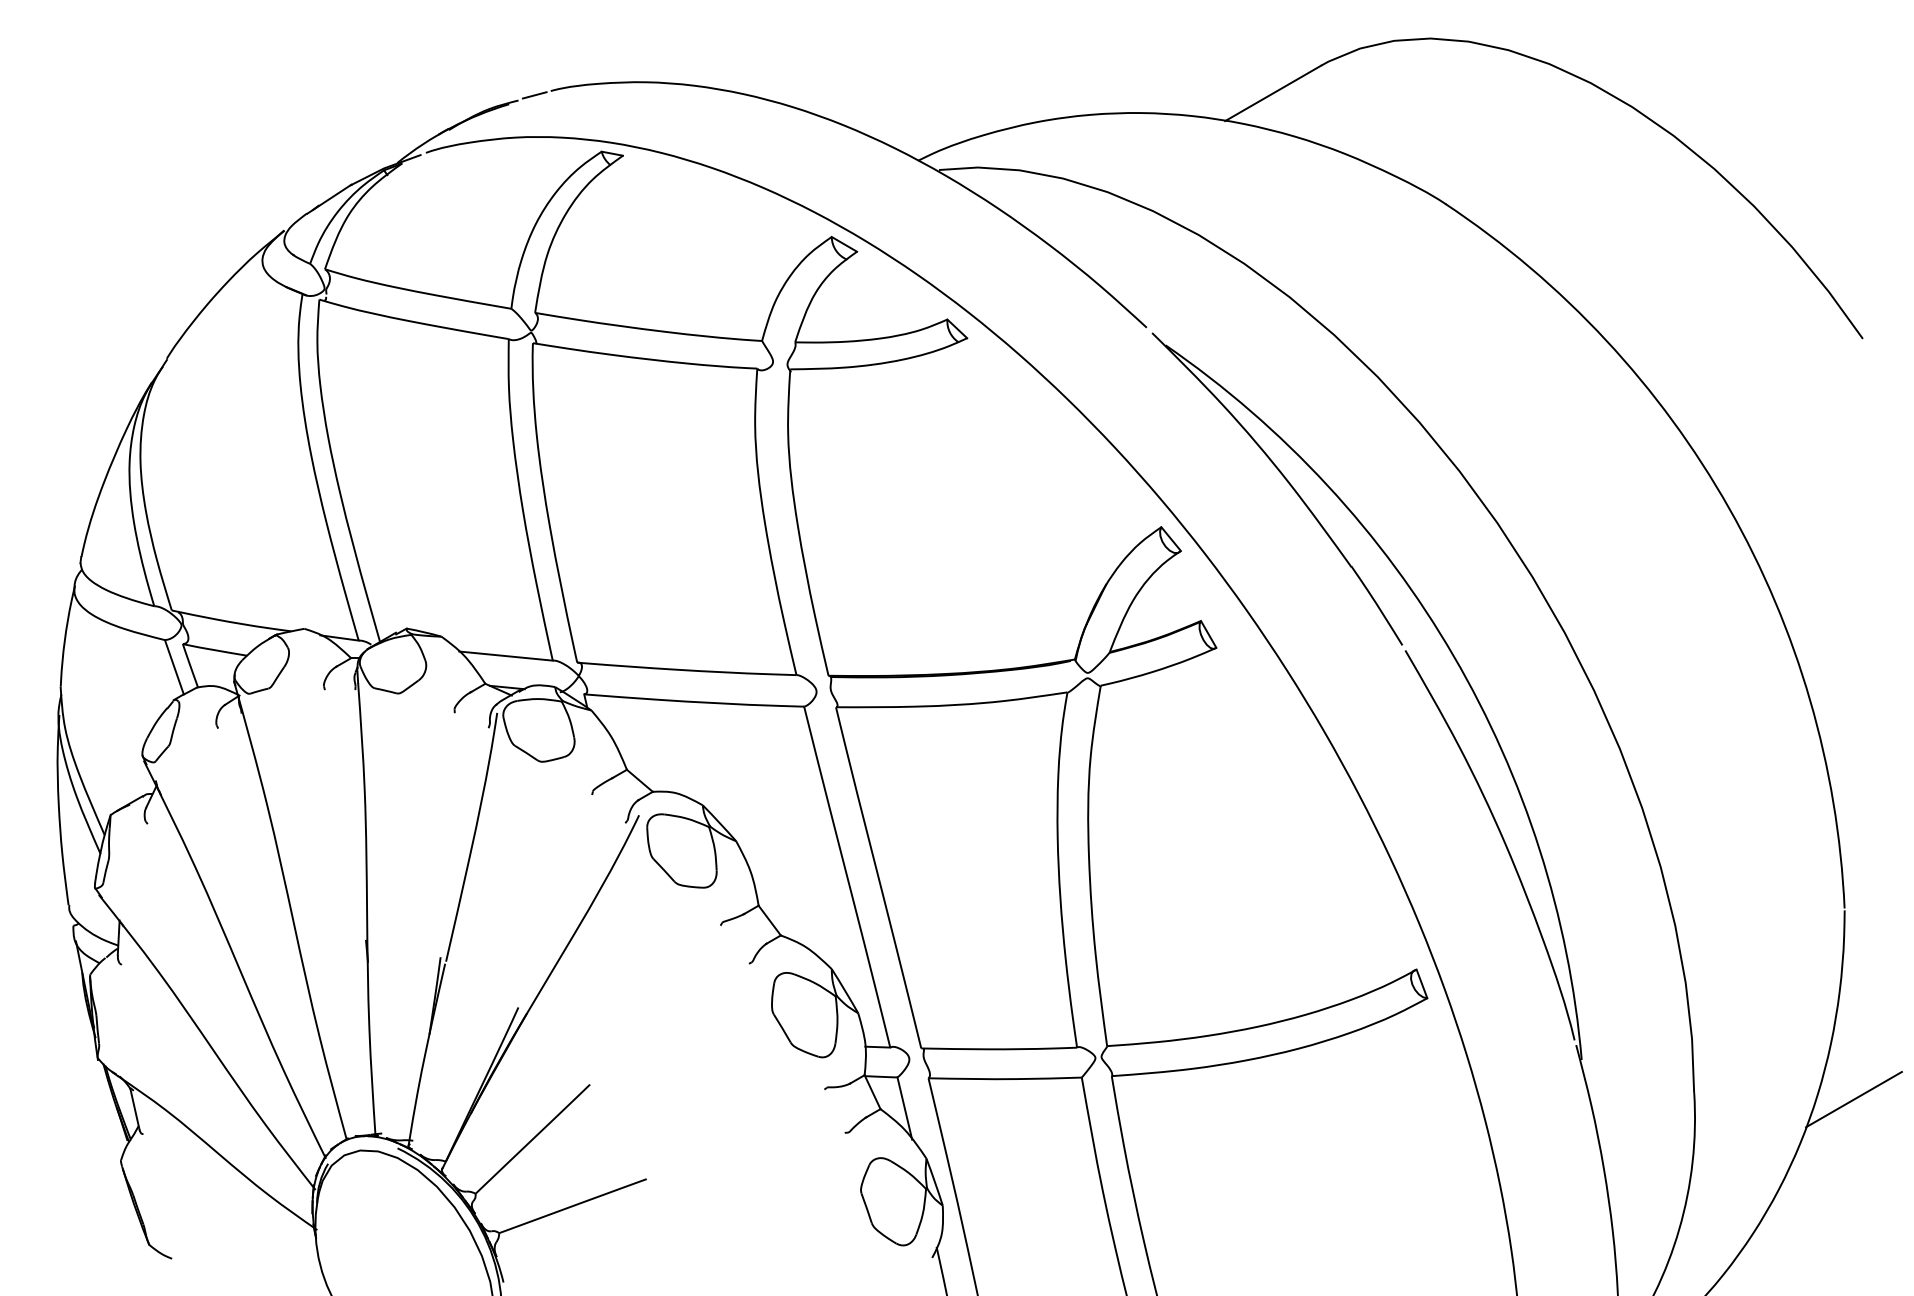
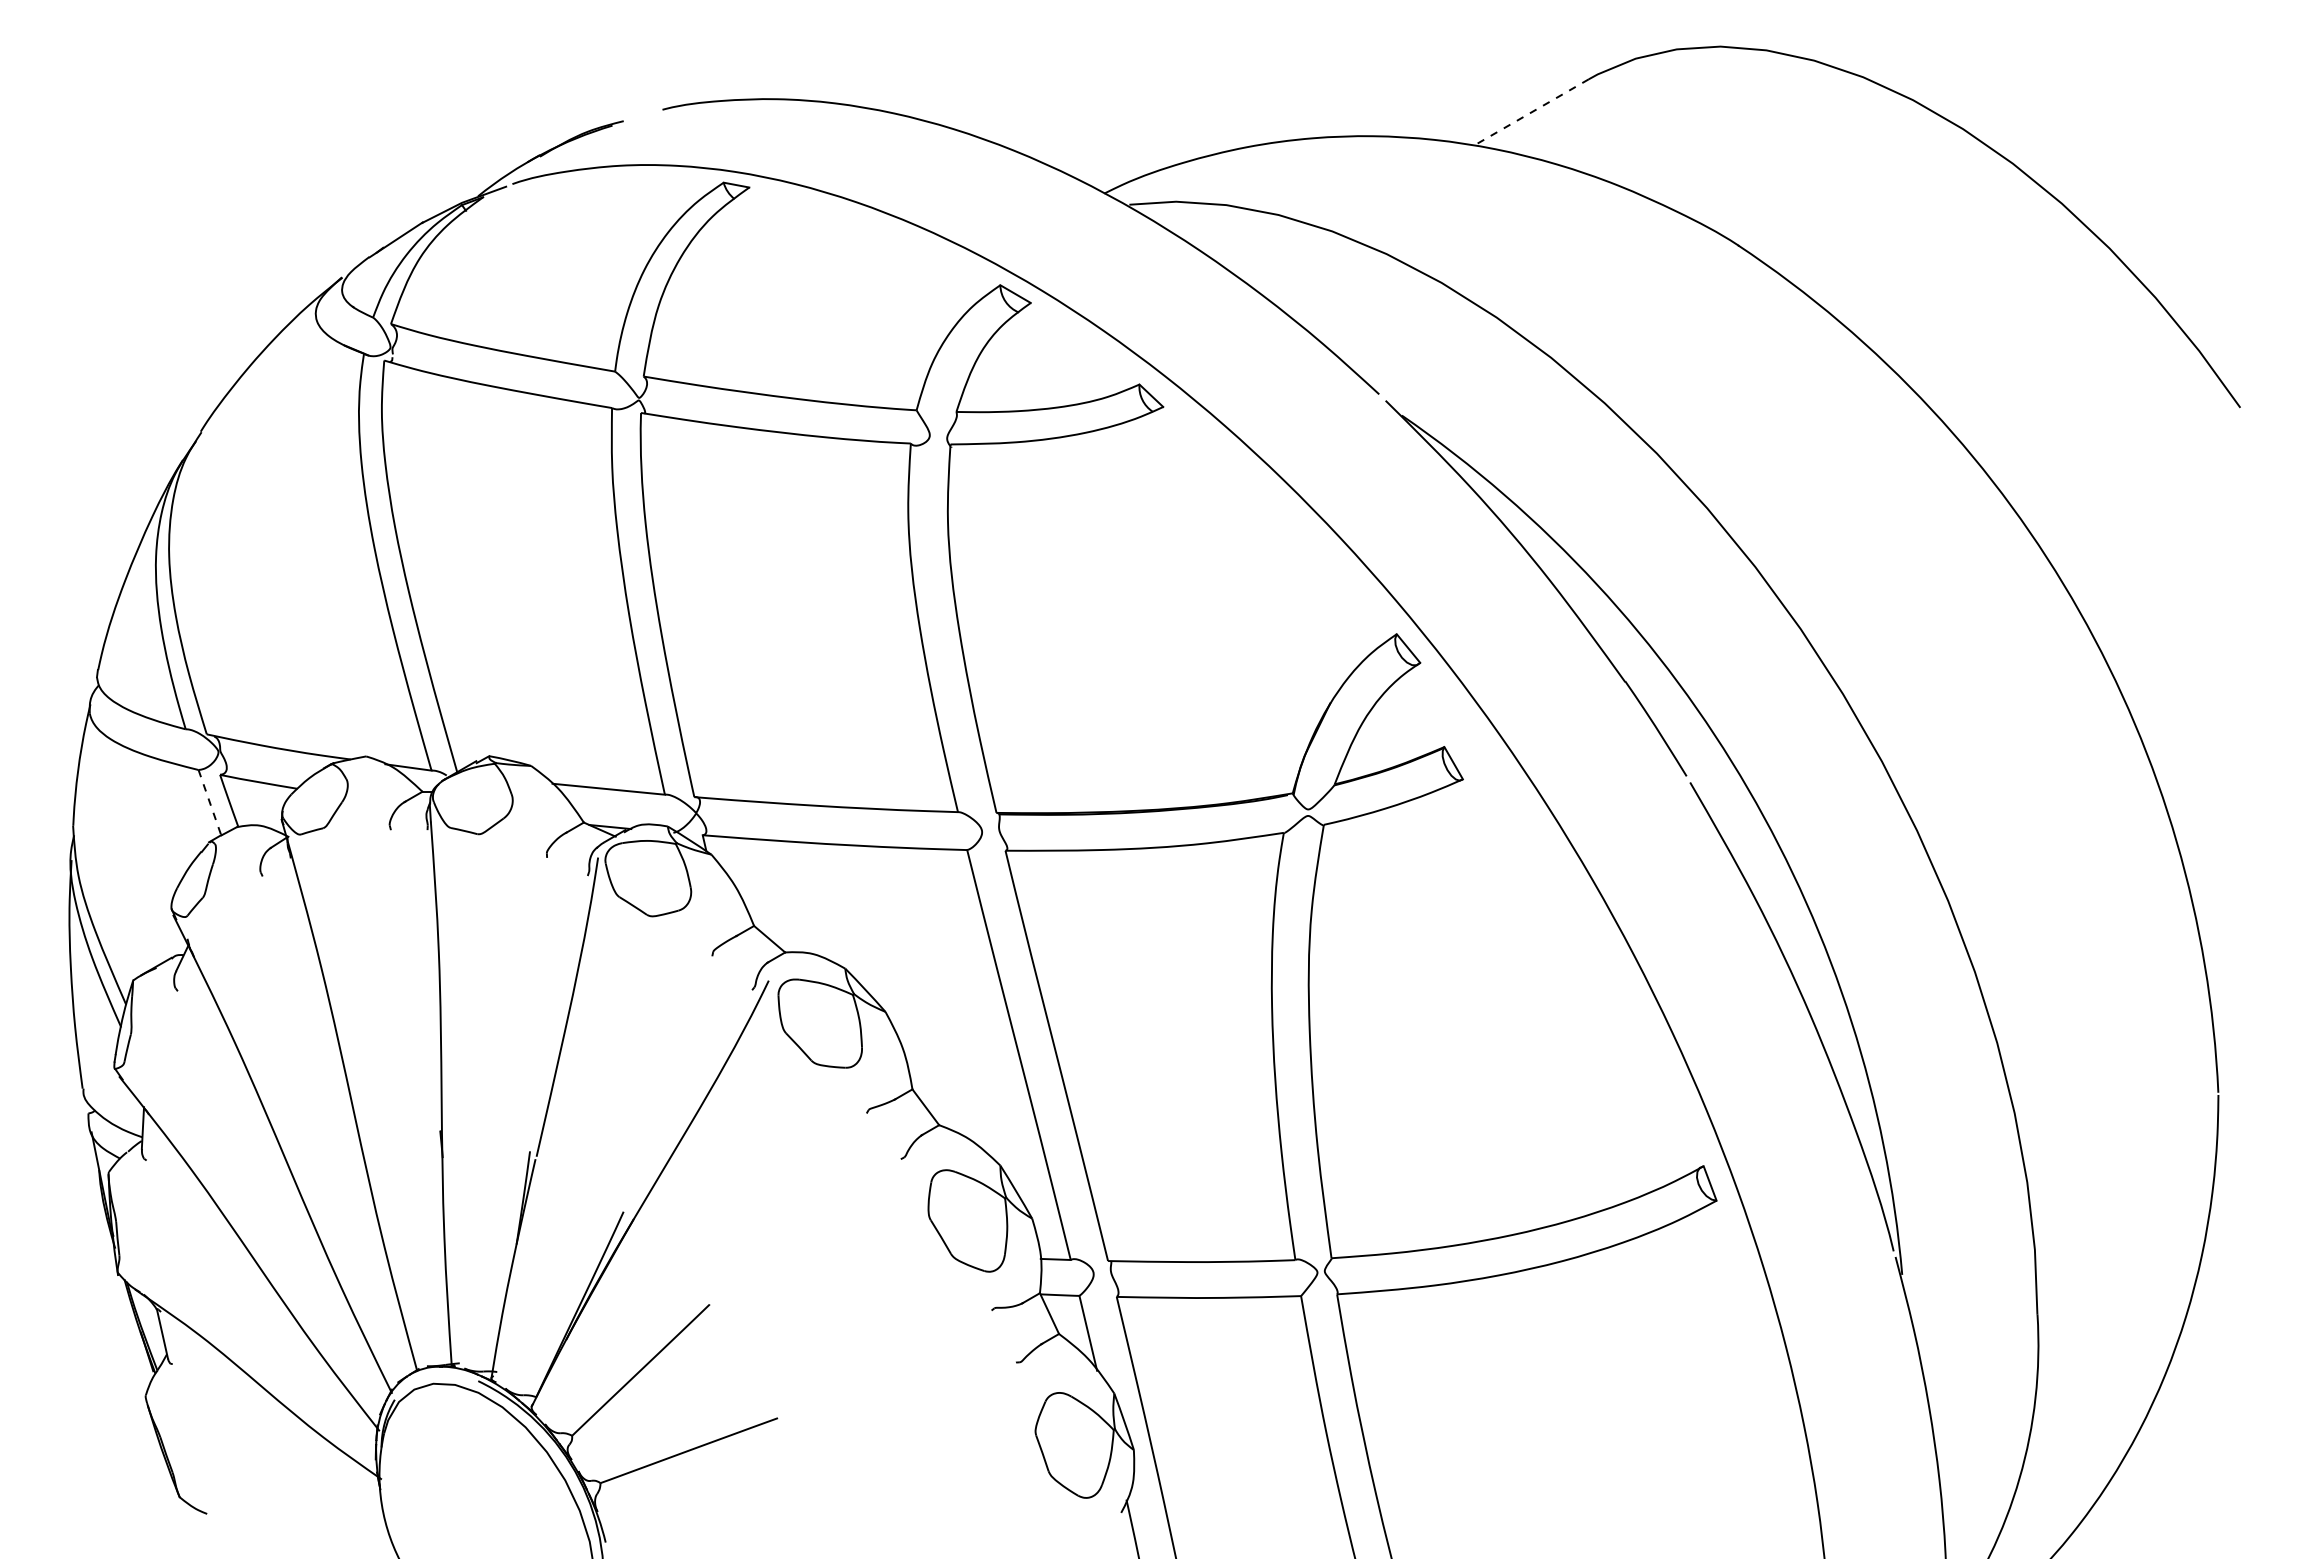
line: (1273, 93) -> (1531, 112), solid -> dashed
line: (534, 94) -> (643, 114), removed
line: (174, 667) -> (209, 802), solid -> dashed
line: (1853, 1099) -> (2229, 1322), removed

